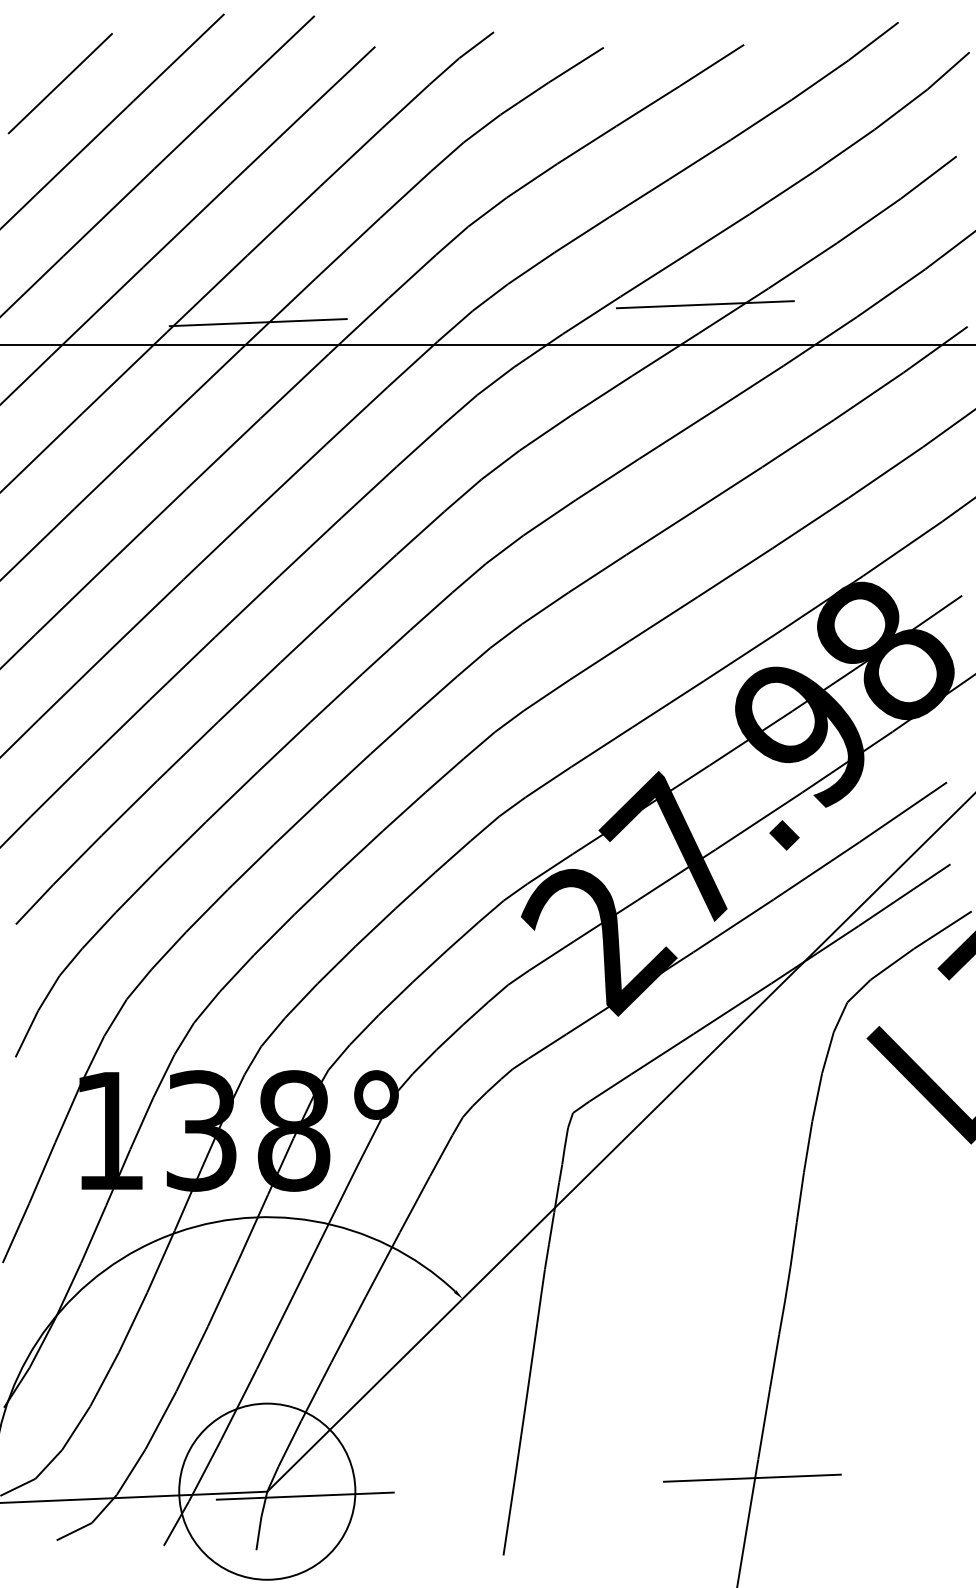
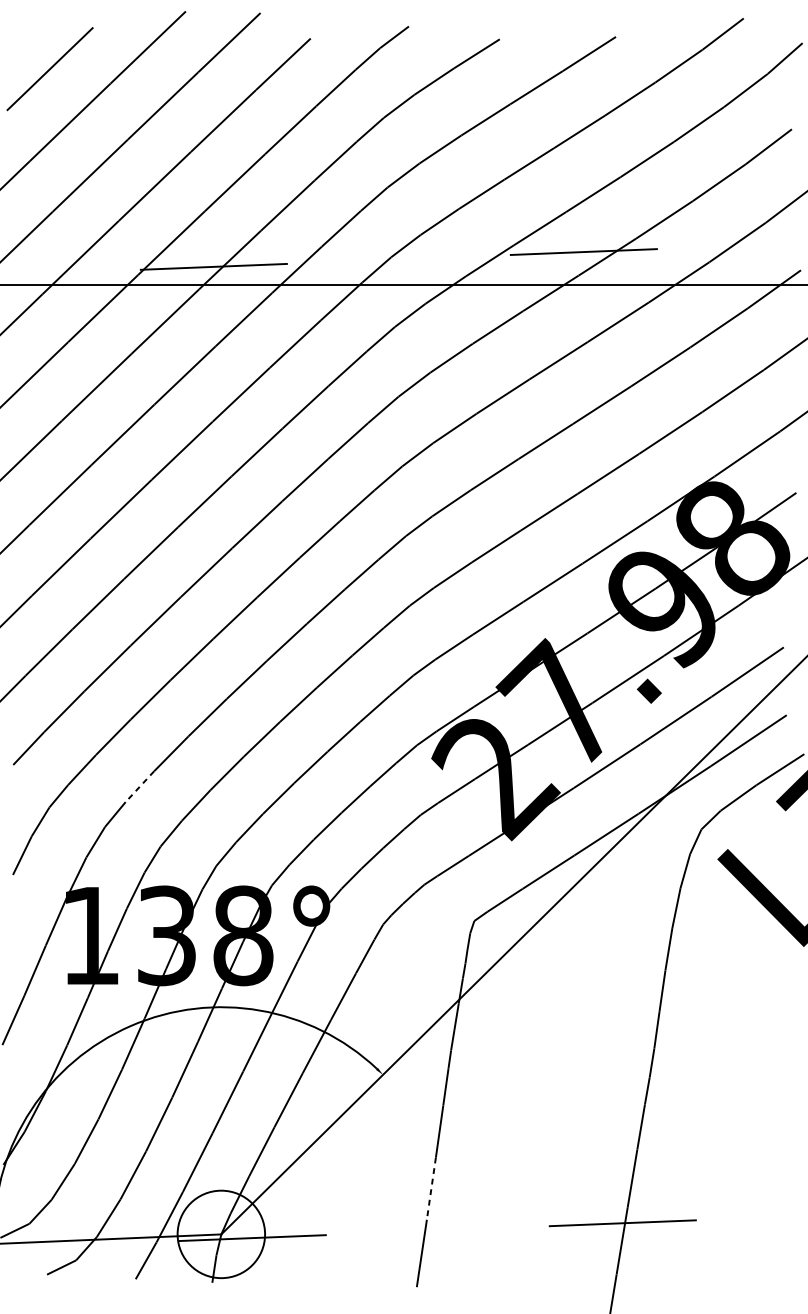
line: (168, 951) -> (139, 787), solid -> dashed
line: (521, 1436) -> (431, 1188), solid -> dashed
circle: (267, 1491) -> (221, 1234), size x0.6

